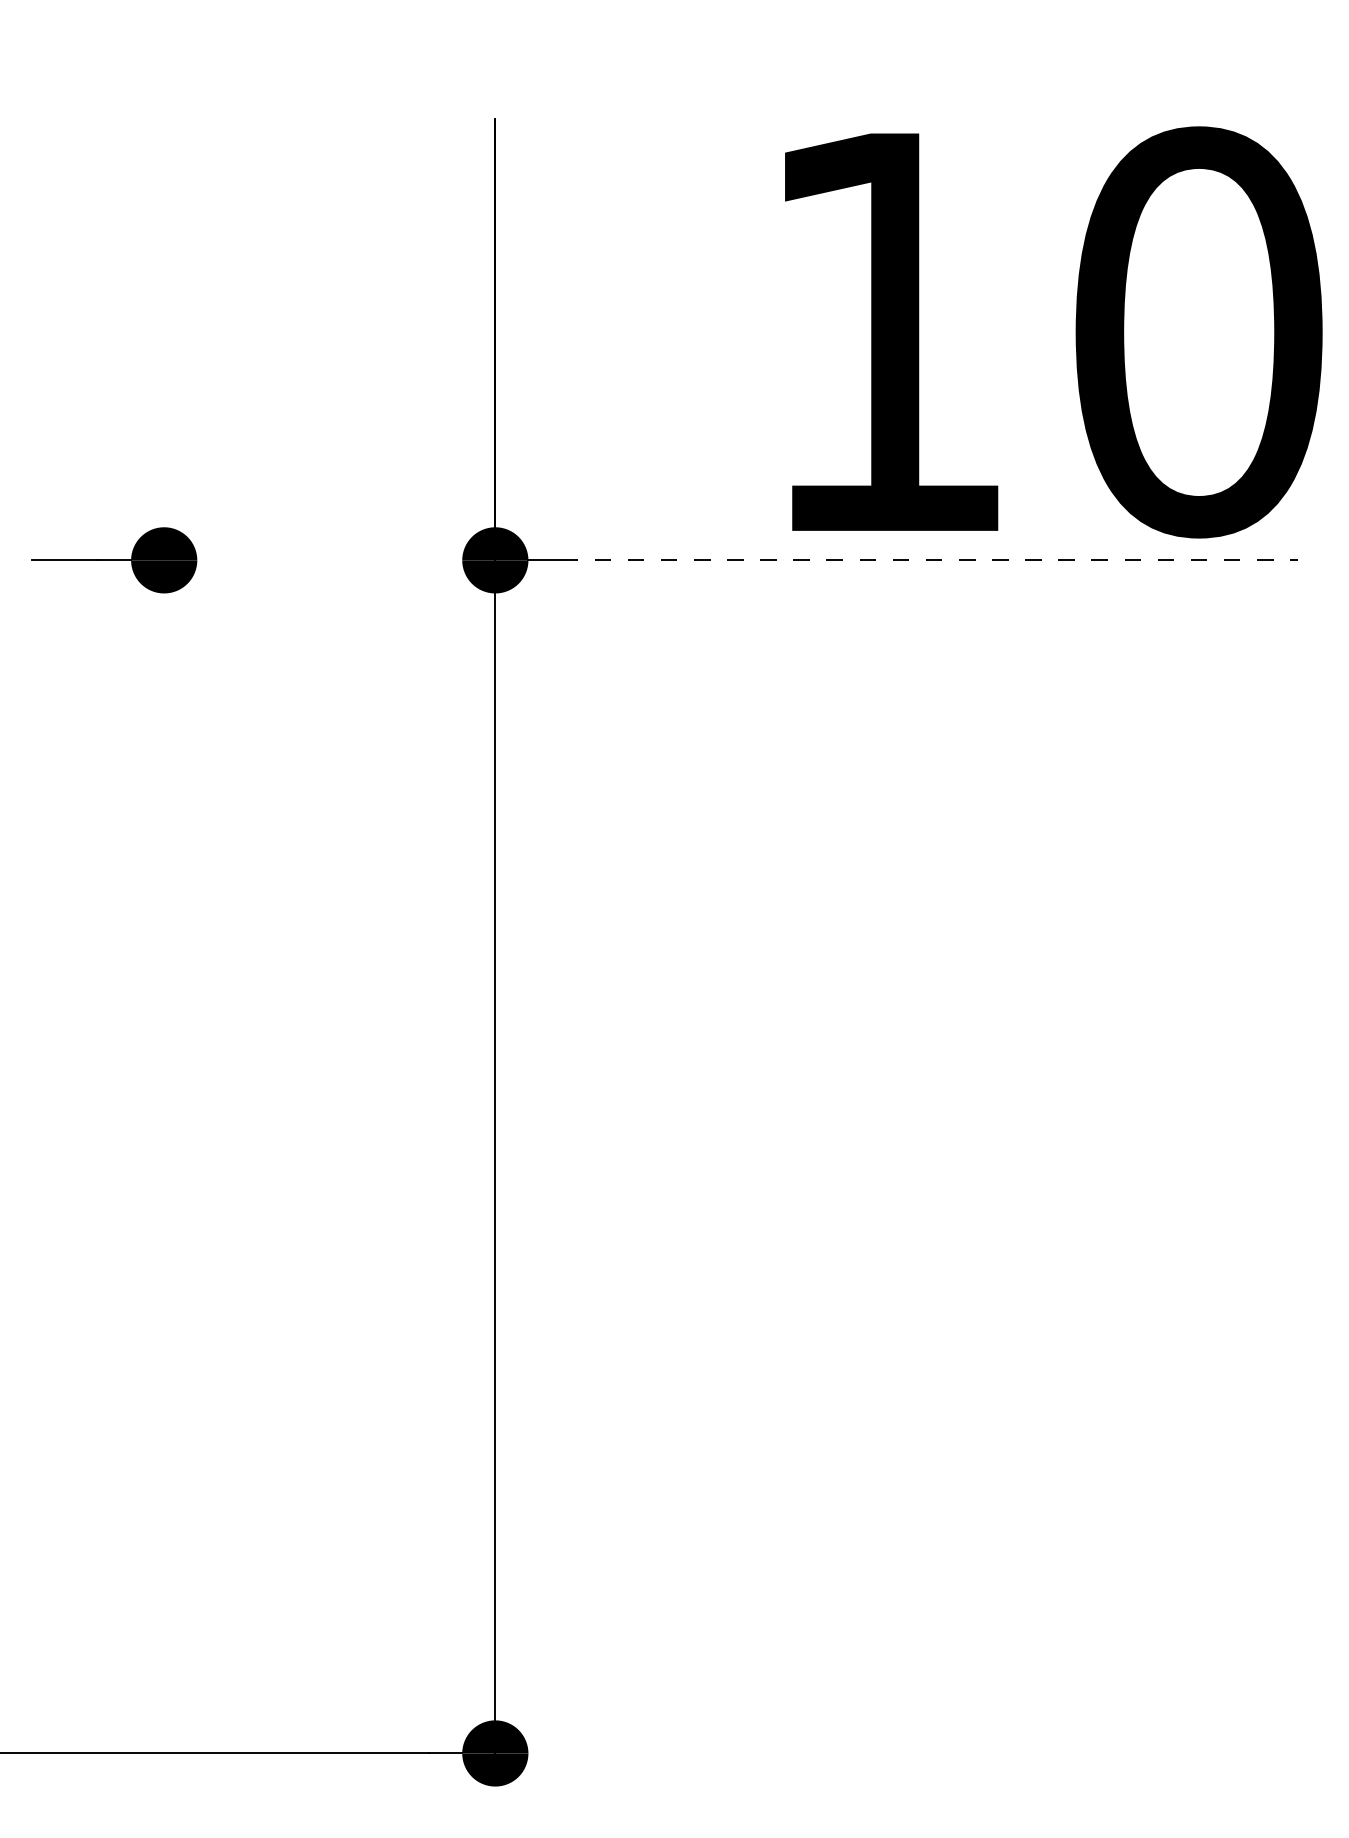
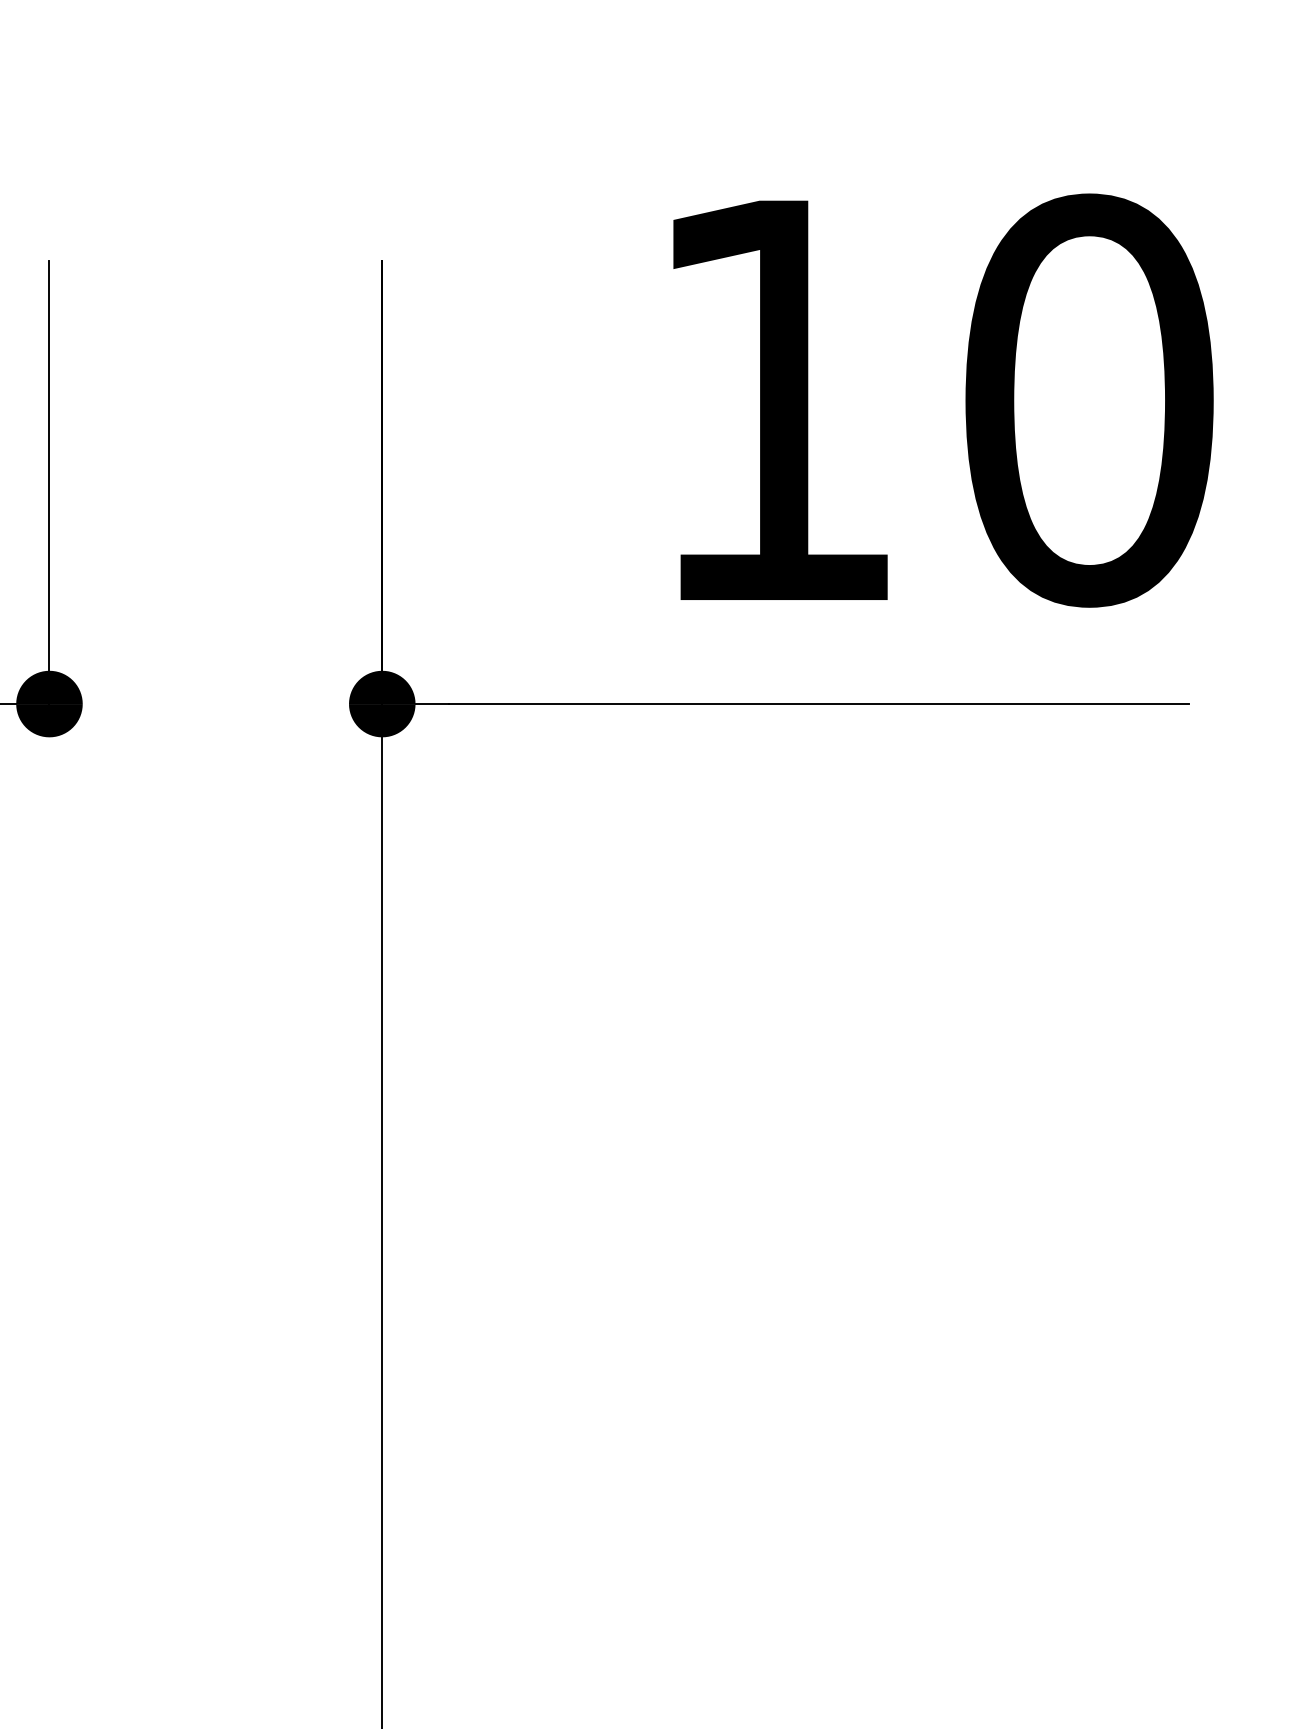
text: (1053, 332) -> (943, 400), moved
line: (164, 339) -> (49, 482), added
line: (930, 560) -> (819, 704), dashed -> solid

